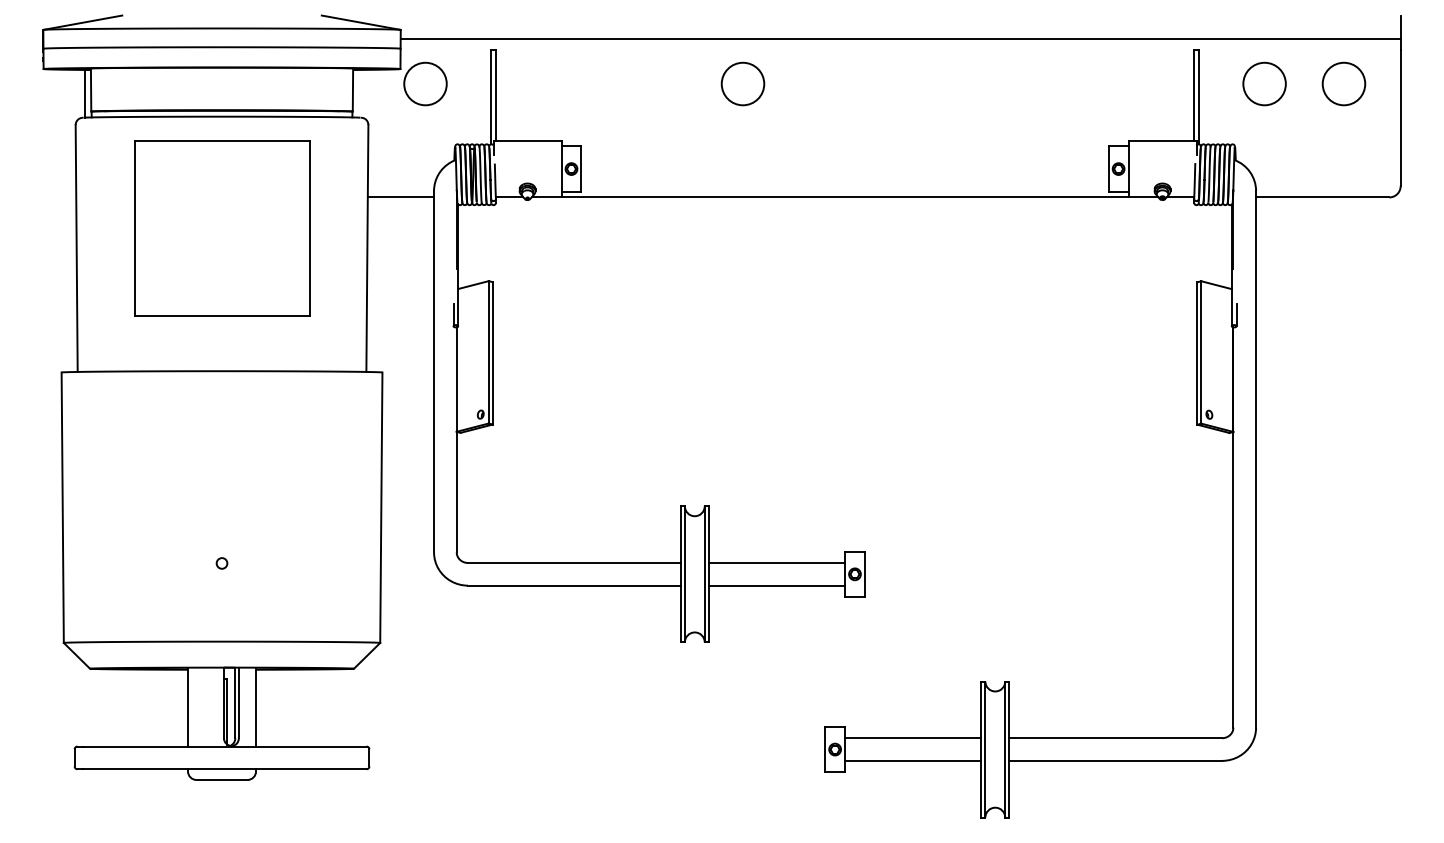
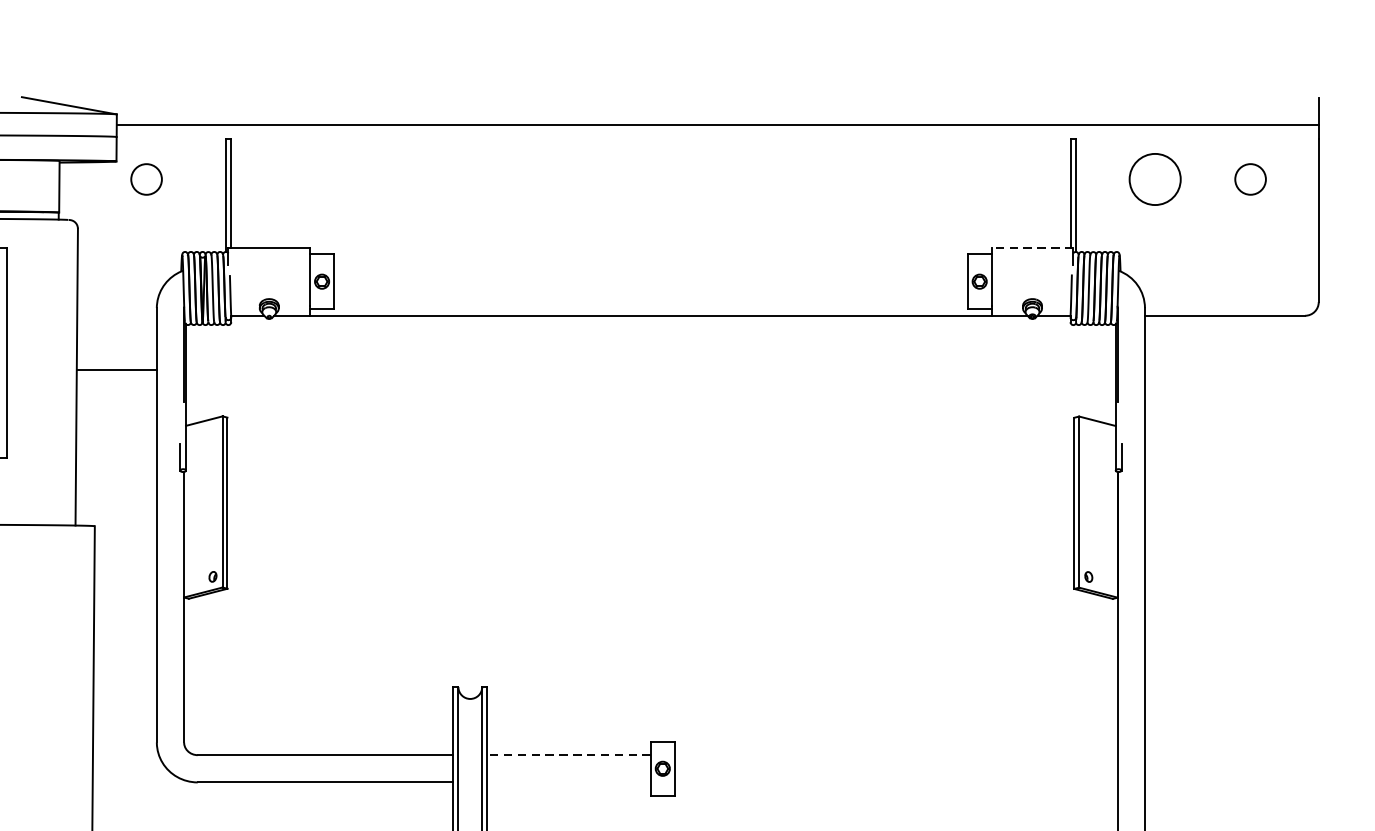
circle: (425, 83) -> (146, 178), size x0.6
circle: (742, 83) -> (527, 178), removed
circle: (1343, 83) -> (1250, 178), size x0.6
line: (1162, 140) -> (1032, 247), solid -> dashed
line: (400, 197) -> (116, 369), moved
line: (776, 563) -> (568, 755), solid -> dashed
line: (776, 585) -> (568, 782), removed

